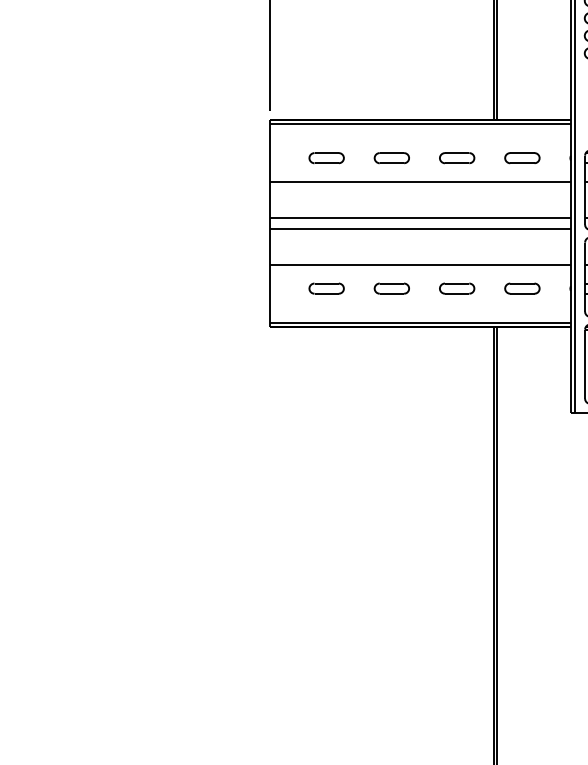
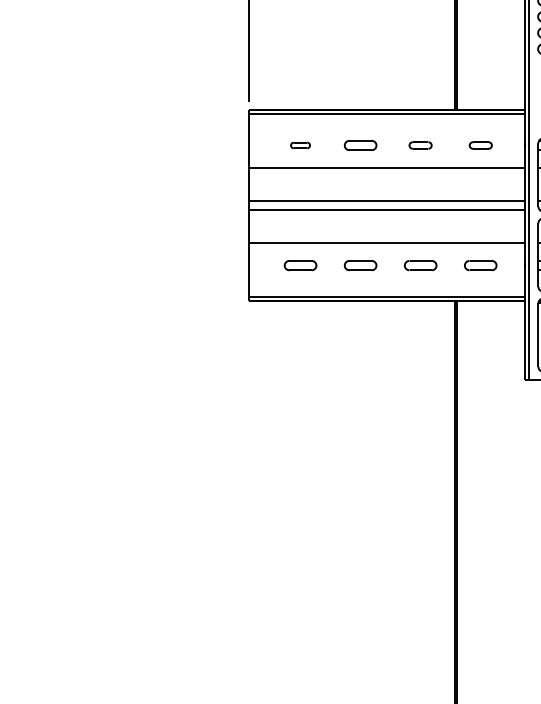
part: (326, 158) -> (300, 145), size x0.6
part: (456, 158) -> (420, 145), size x0.7
part: (522, 158) -> (480, 145), size x0.7

